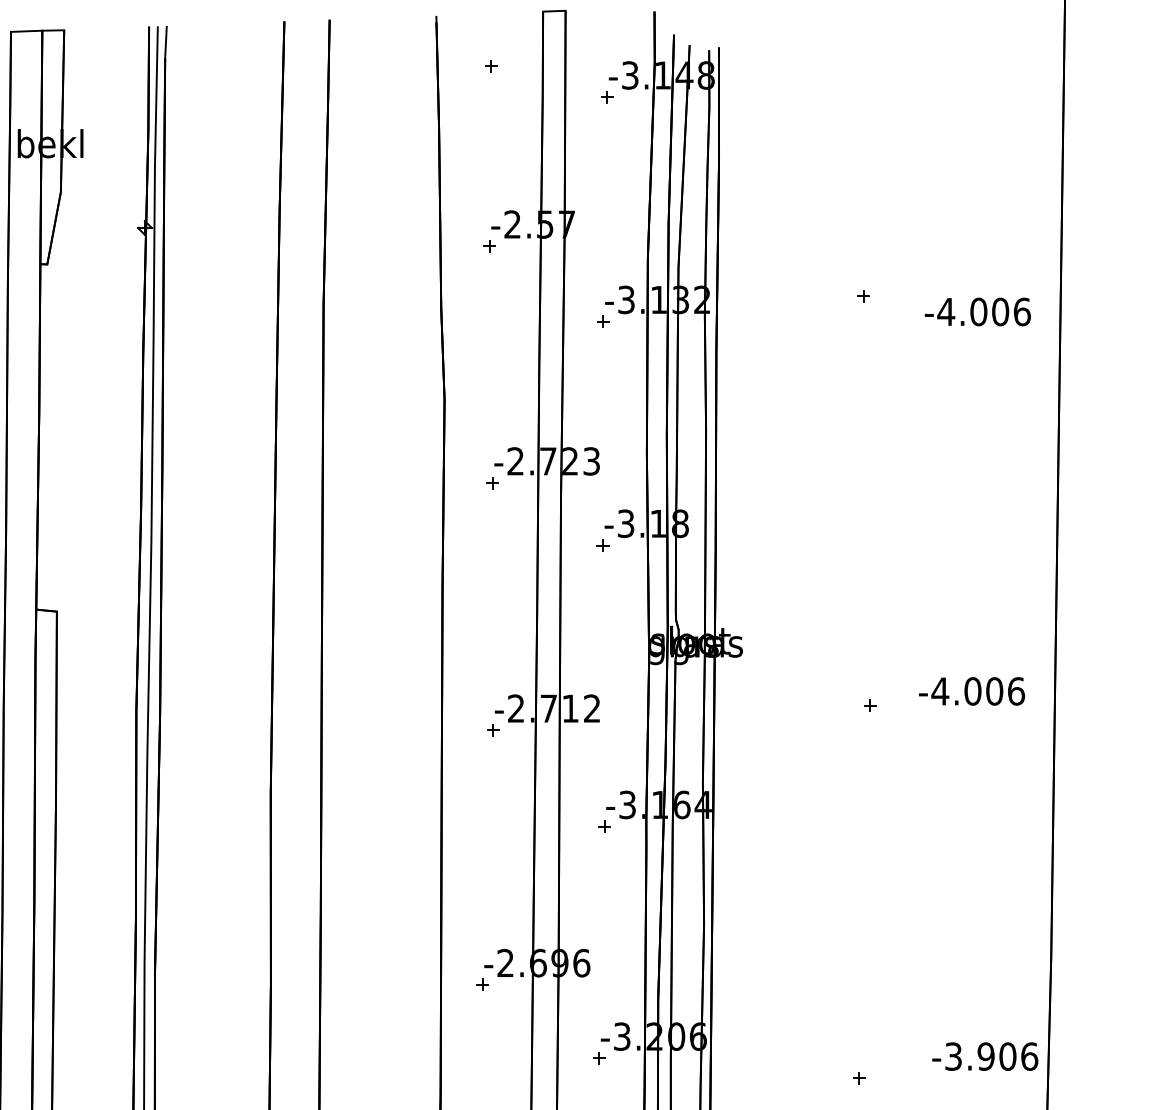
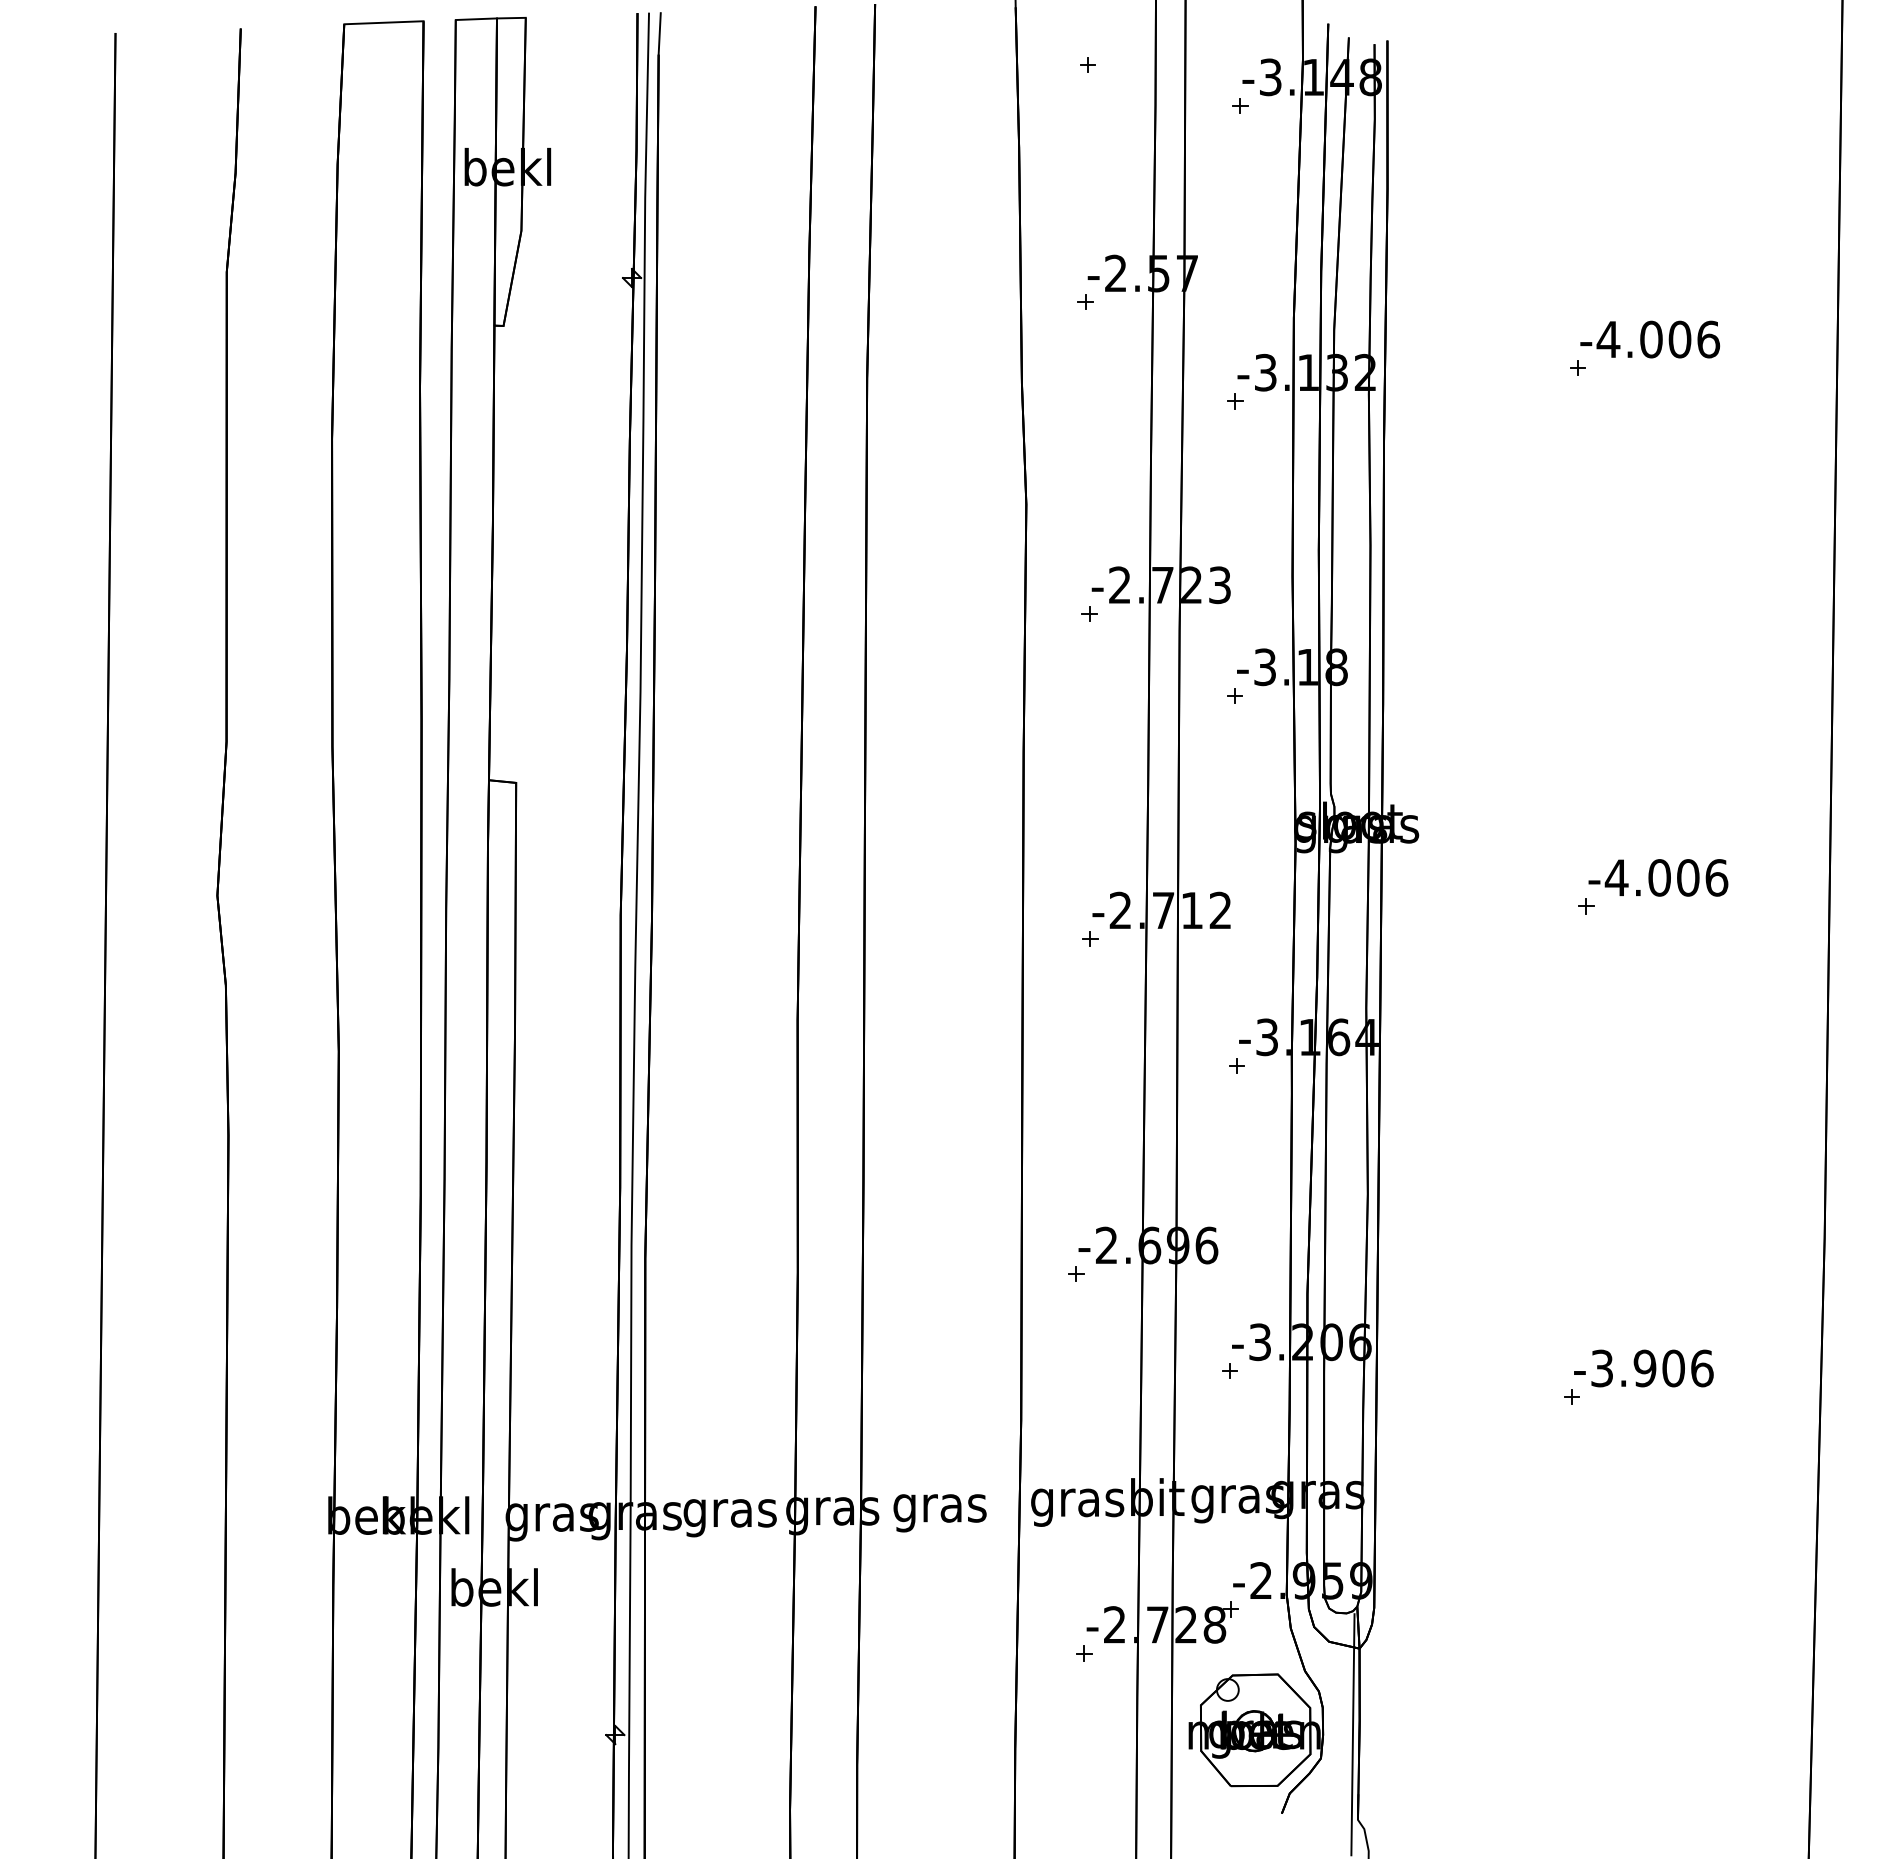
text: (978, 311) -> (1650, 339), moved
text: (972, 691) -> (1658, 877), moved
text: (984, 1056) -> (1643, 1368), moved

